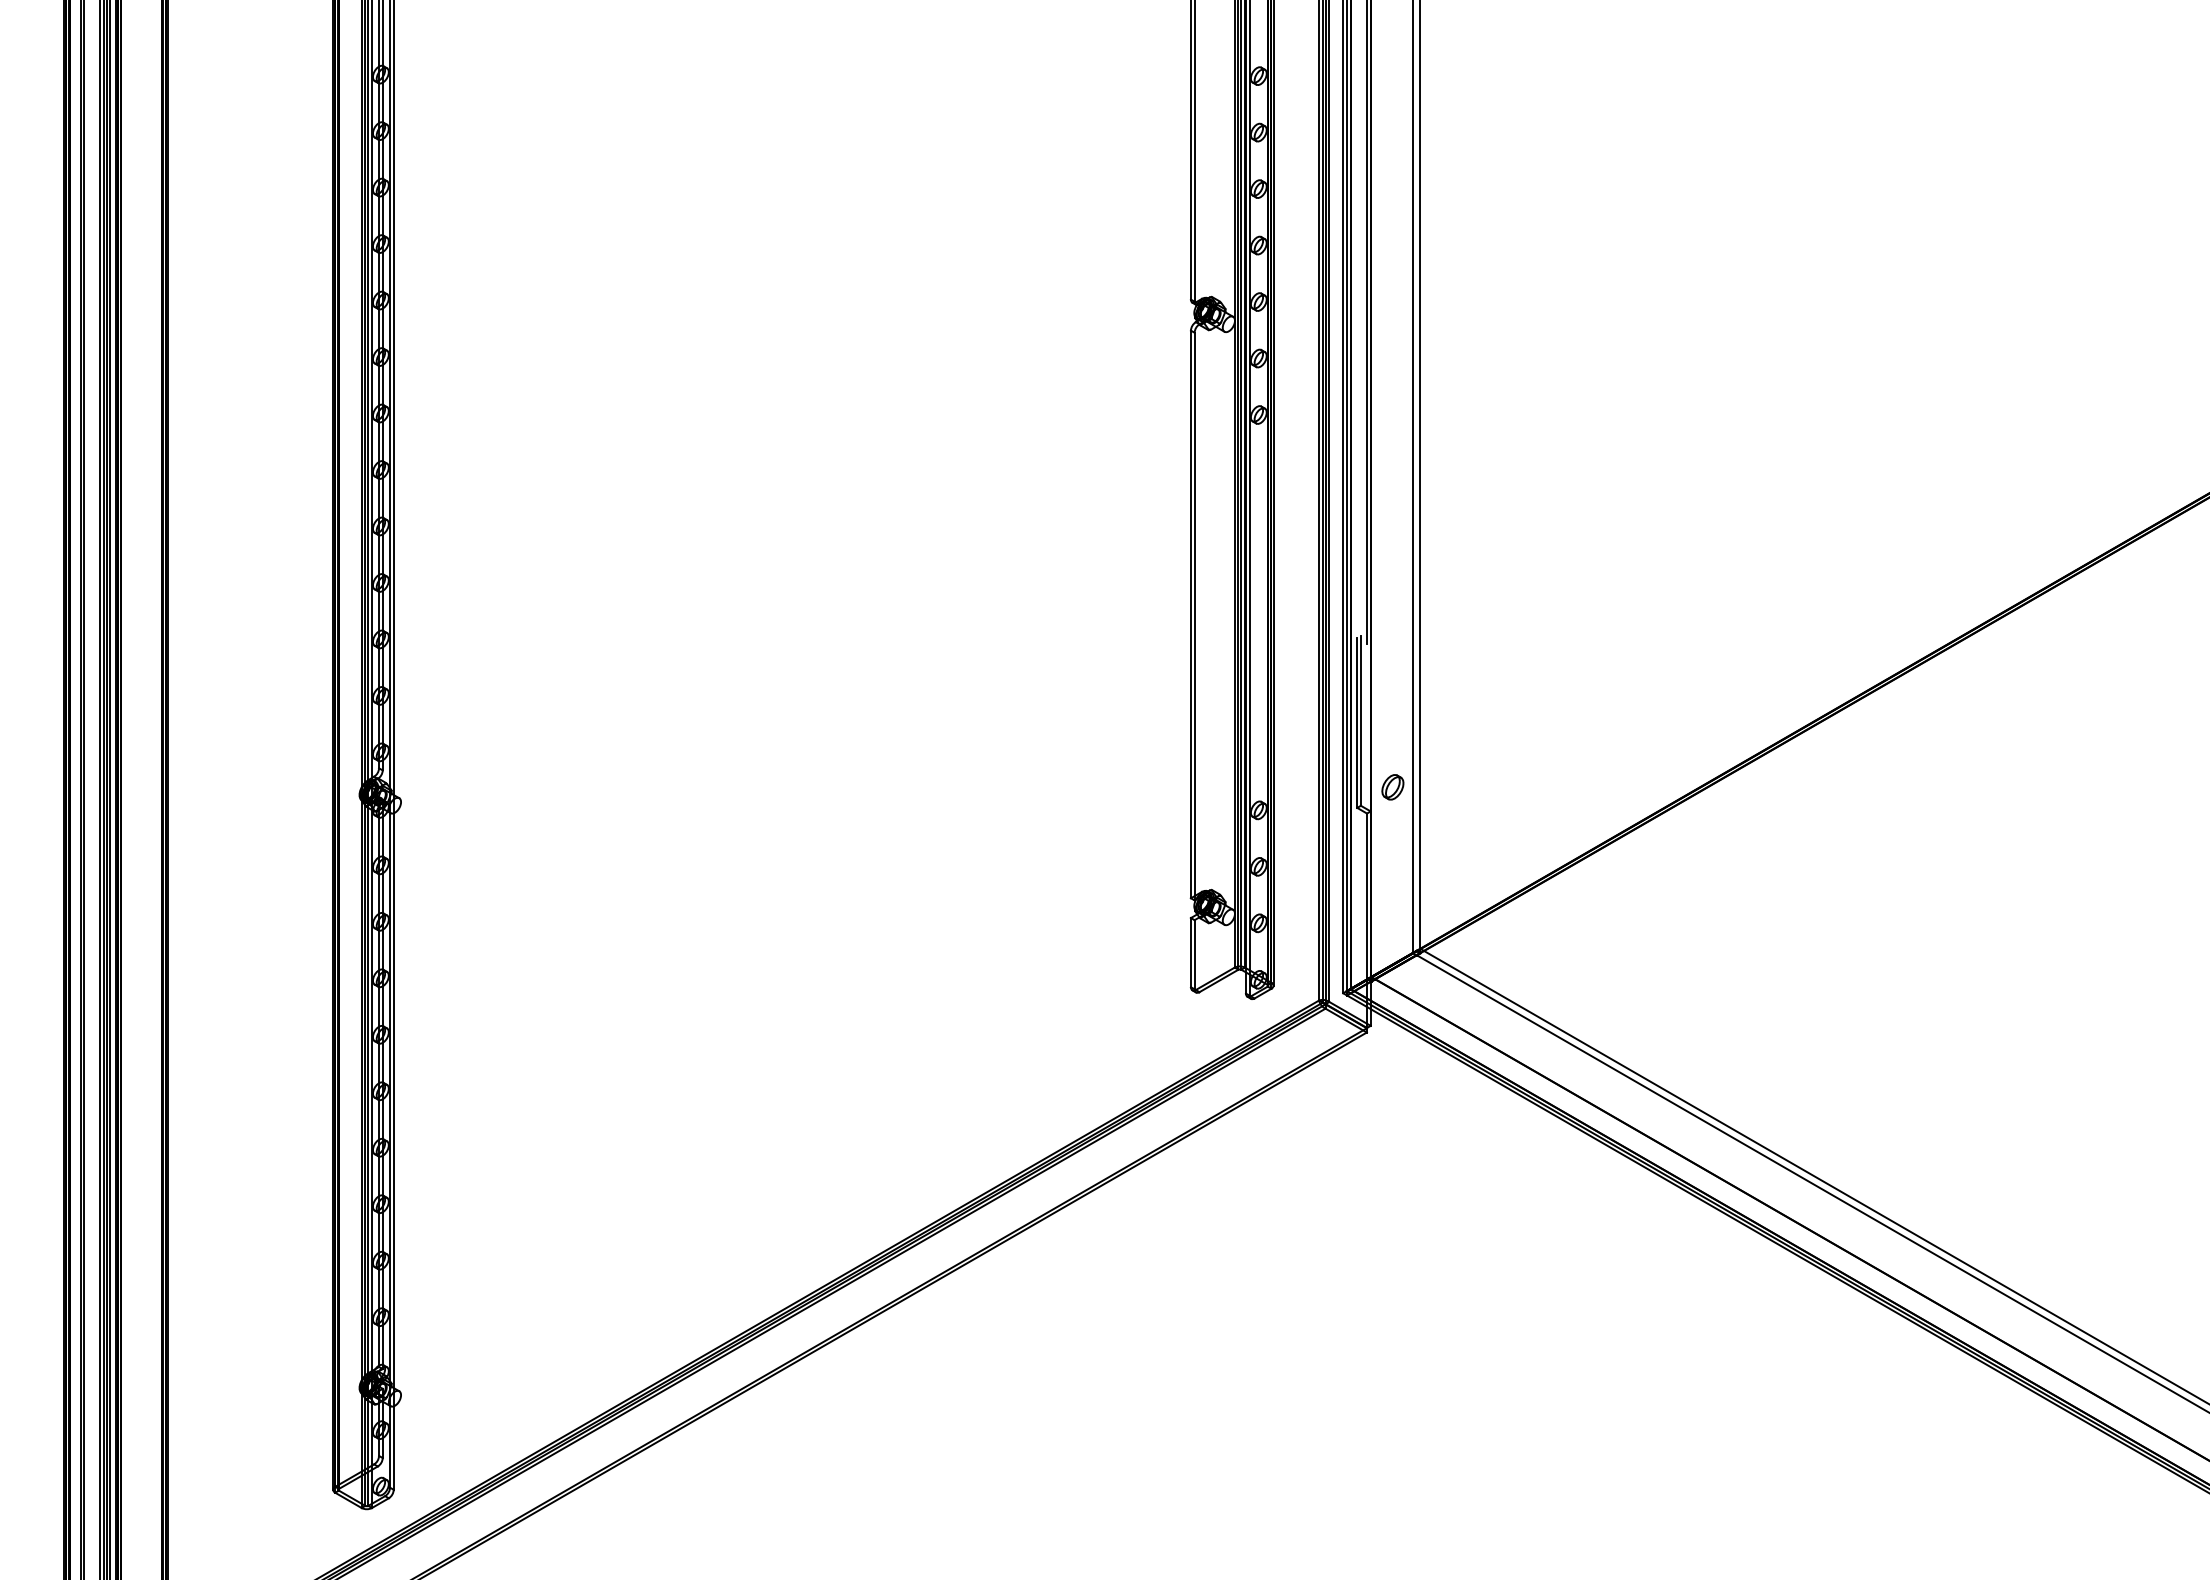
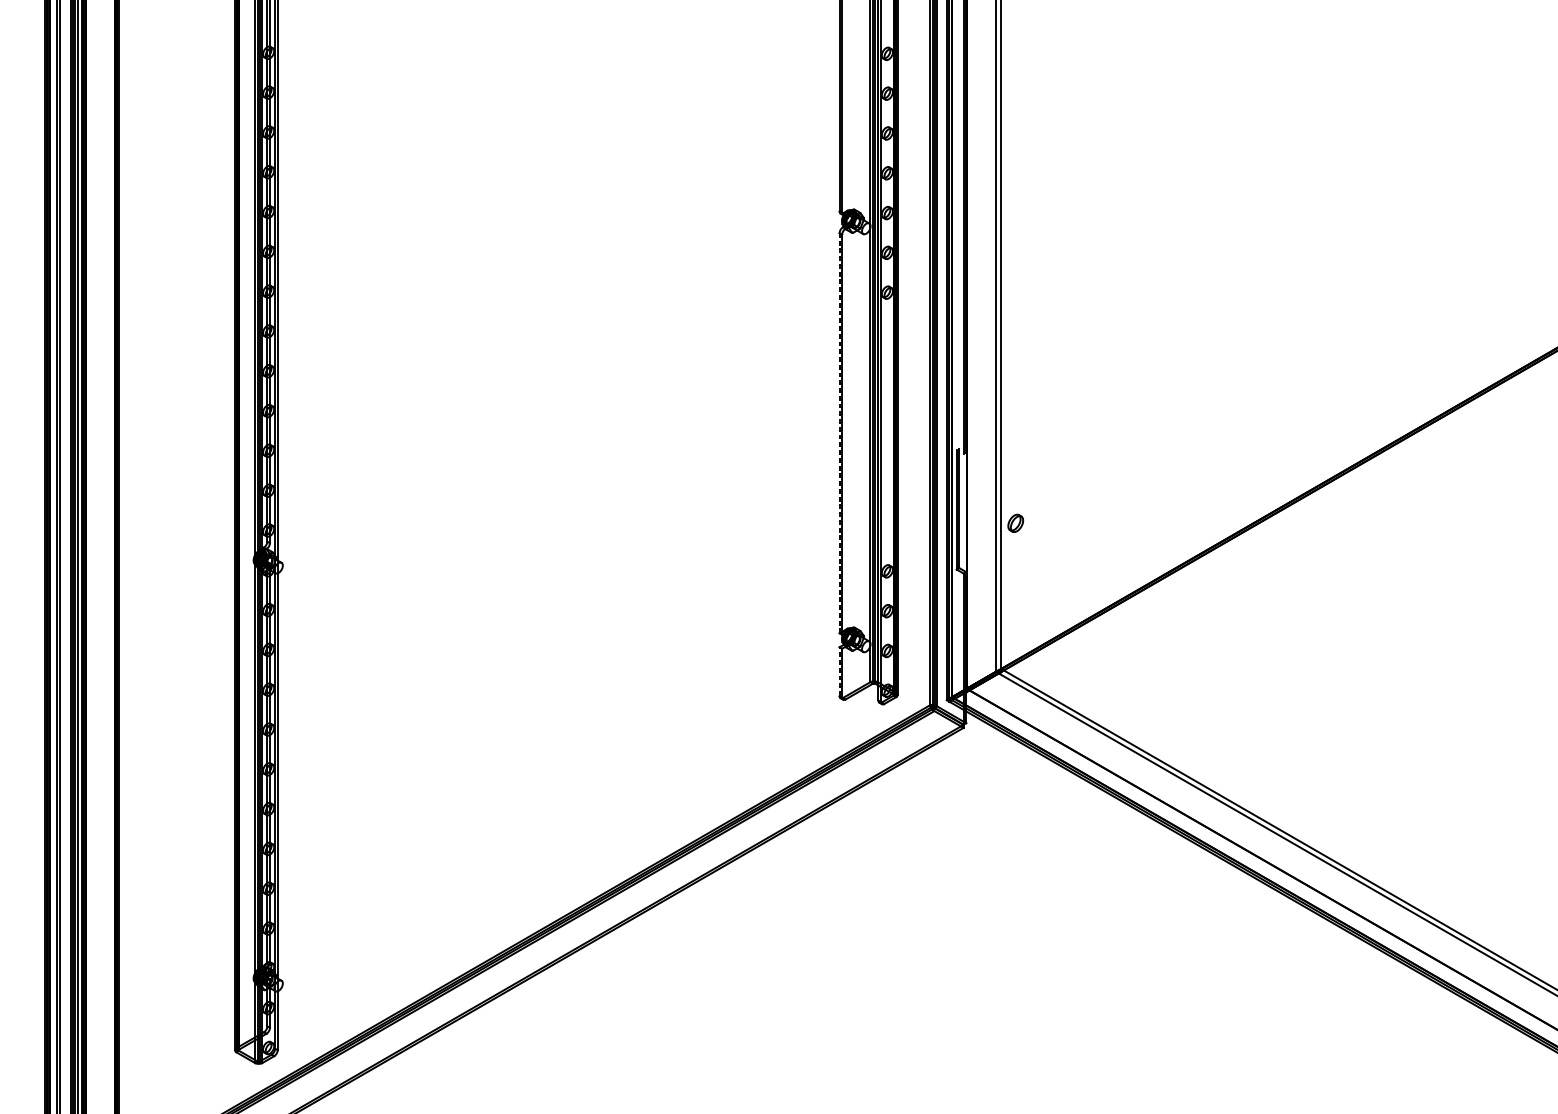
line: (1190, 614) -> (839, 433), solid -> dashed
part: (1392, 787) -> (1015, 523), moved
line: (1190, 952) -> (839, 671), solid -> dashed

